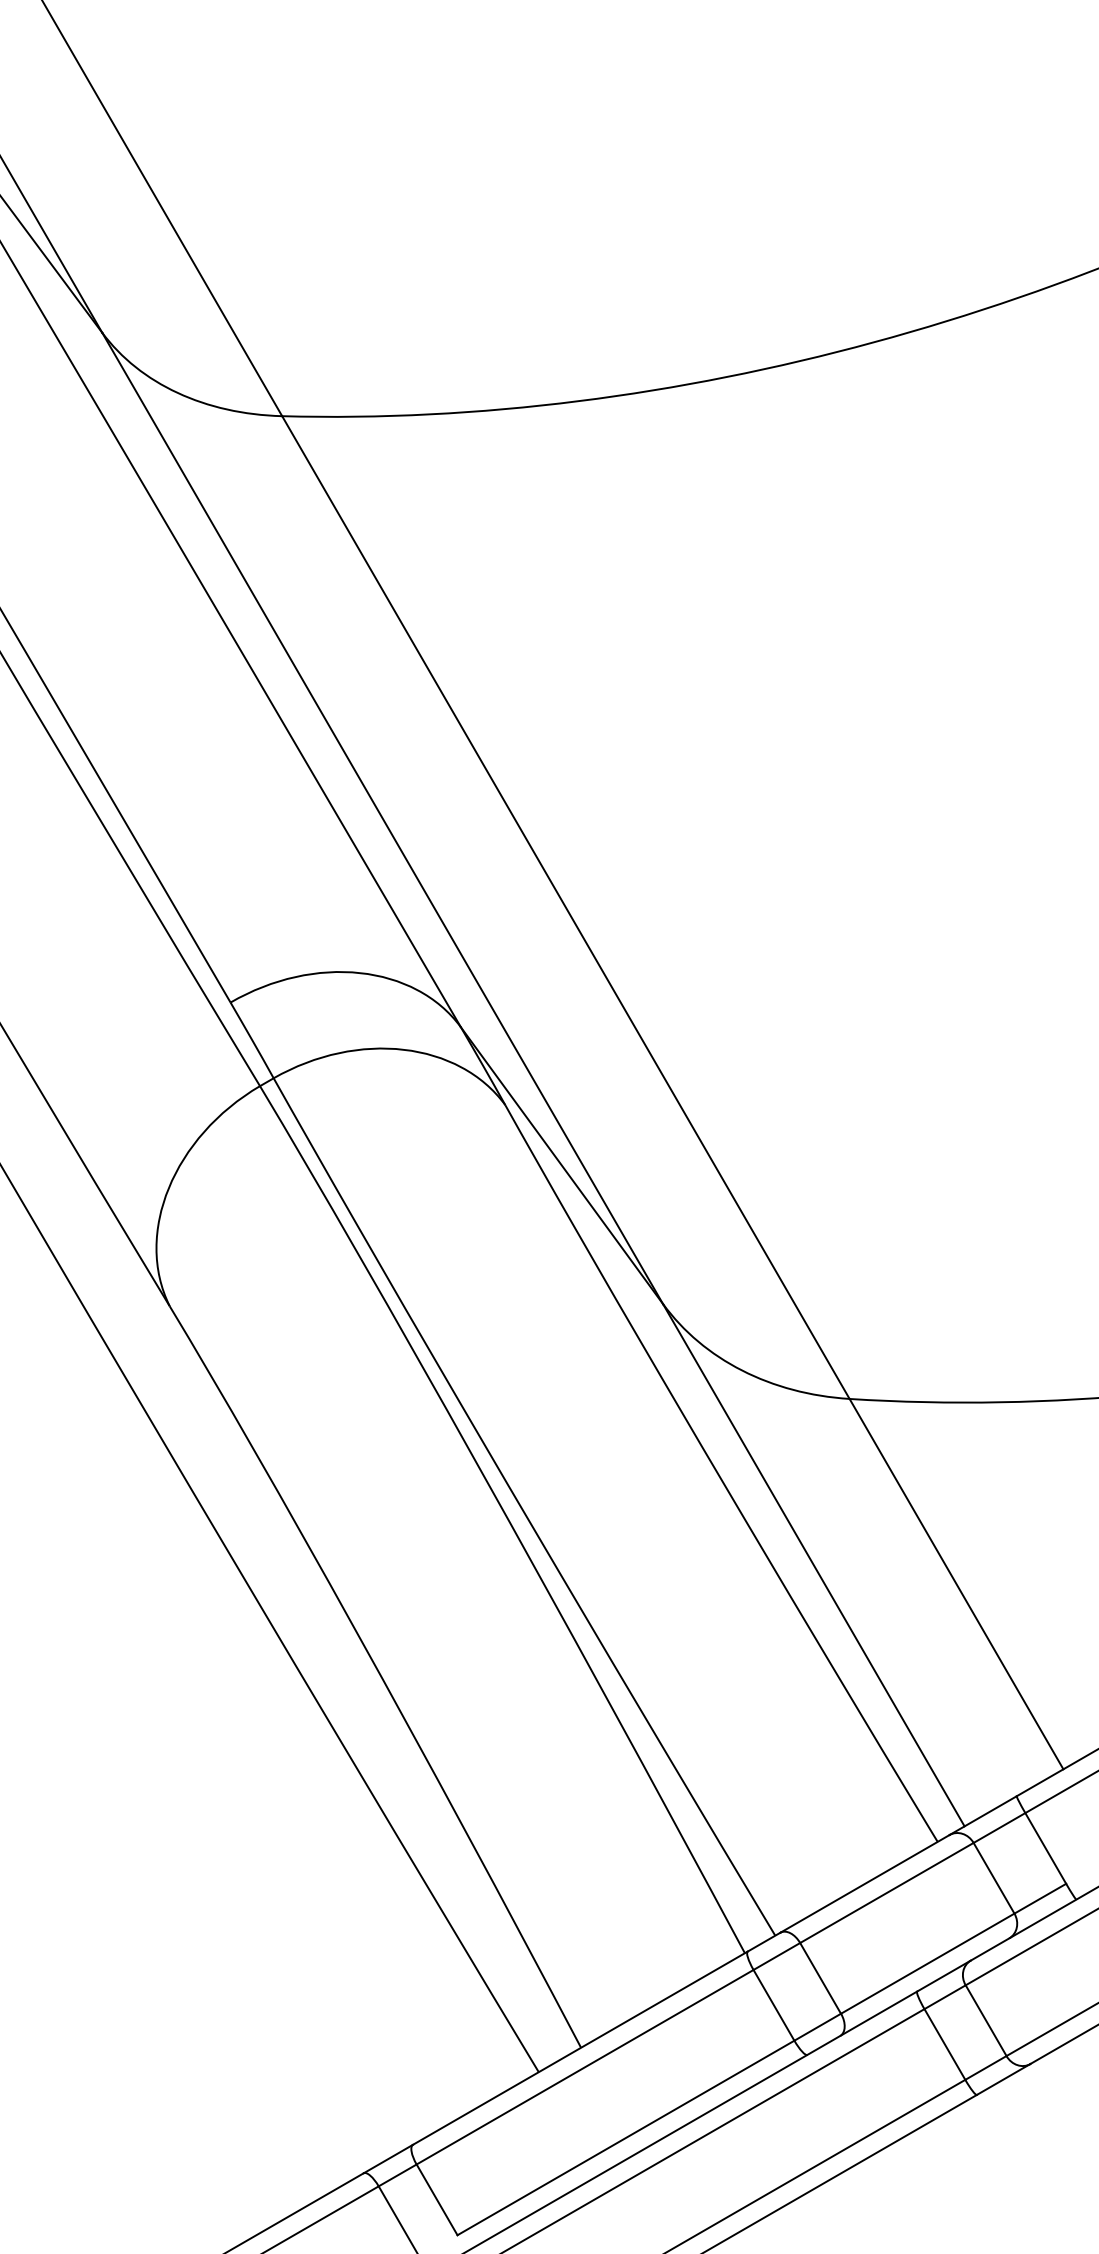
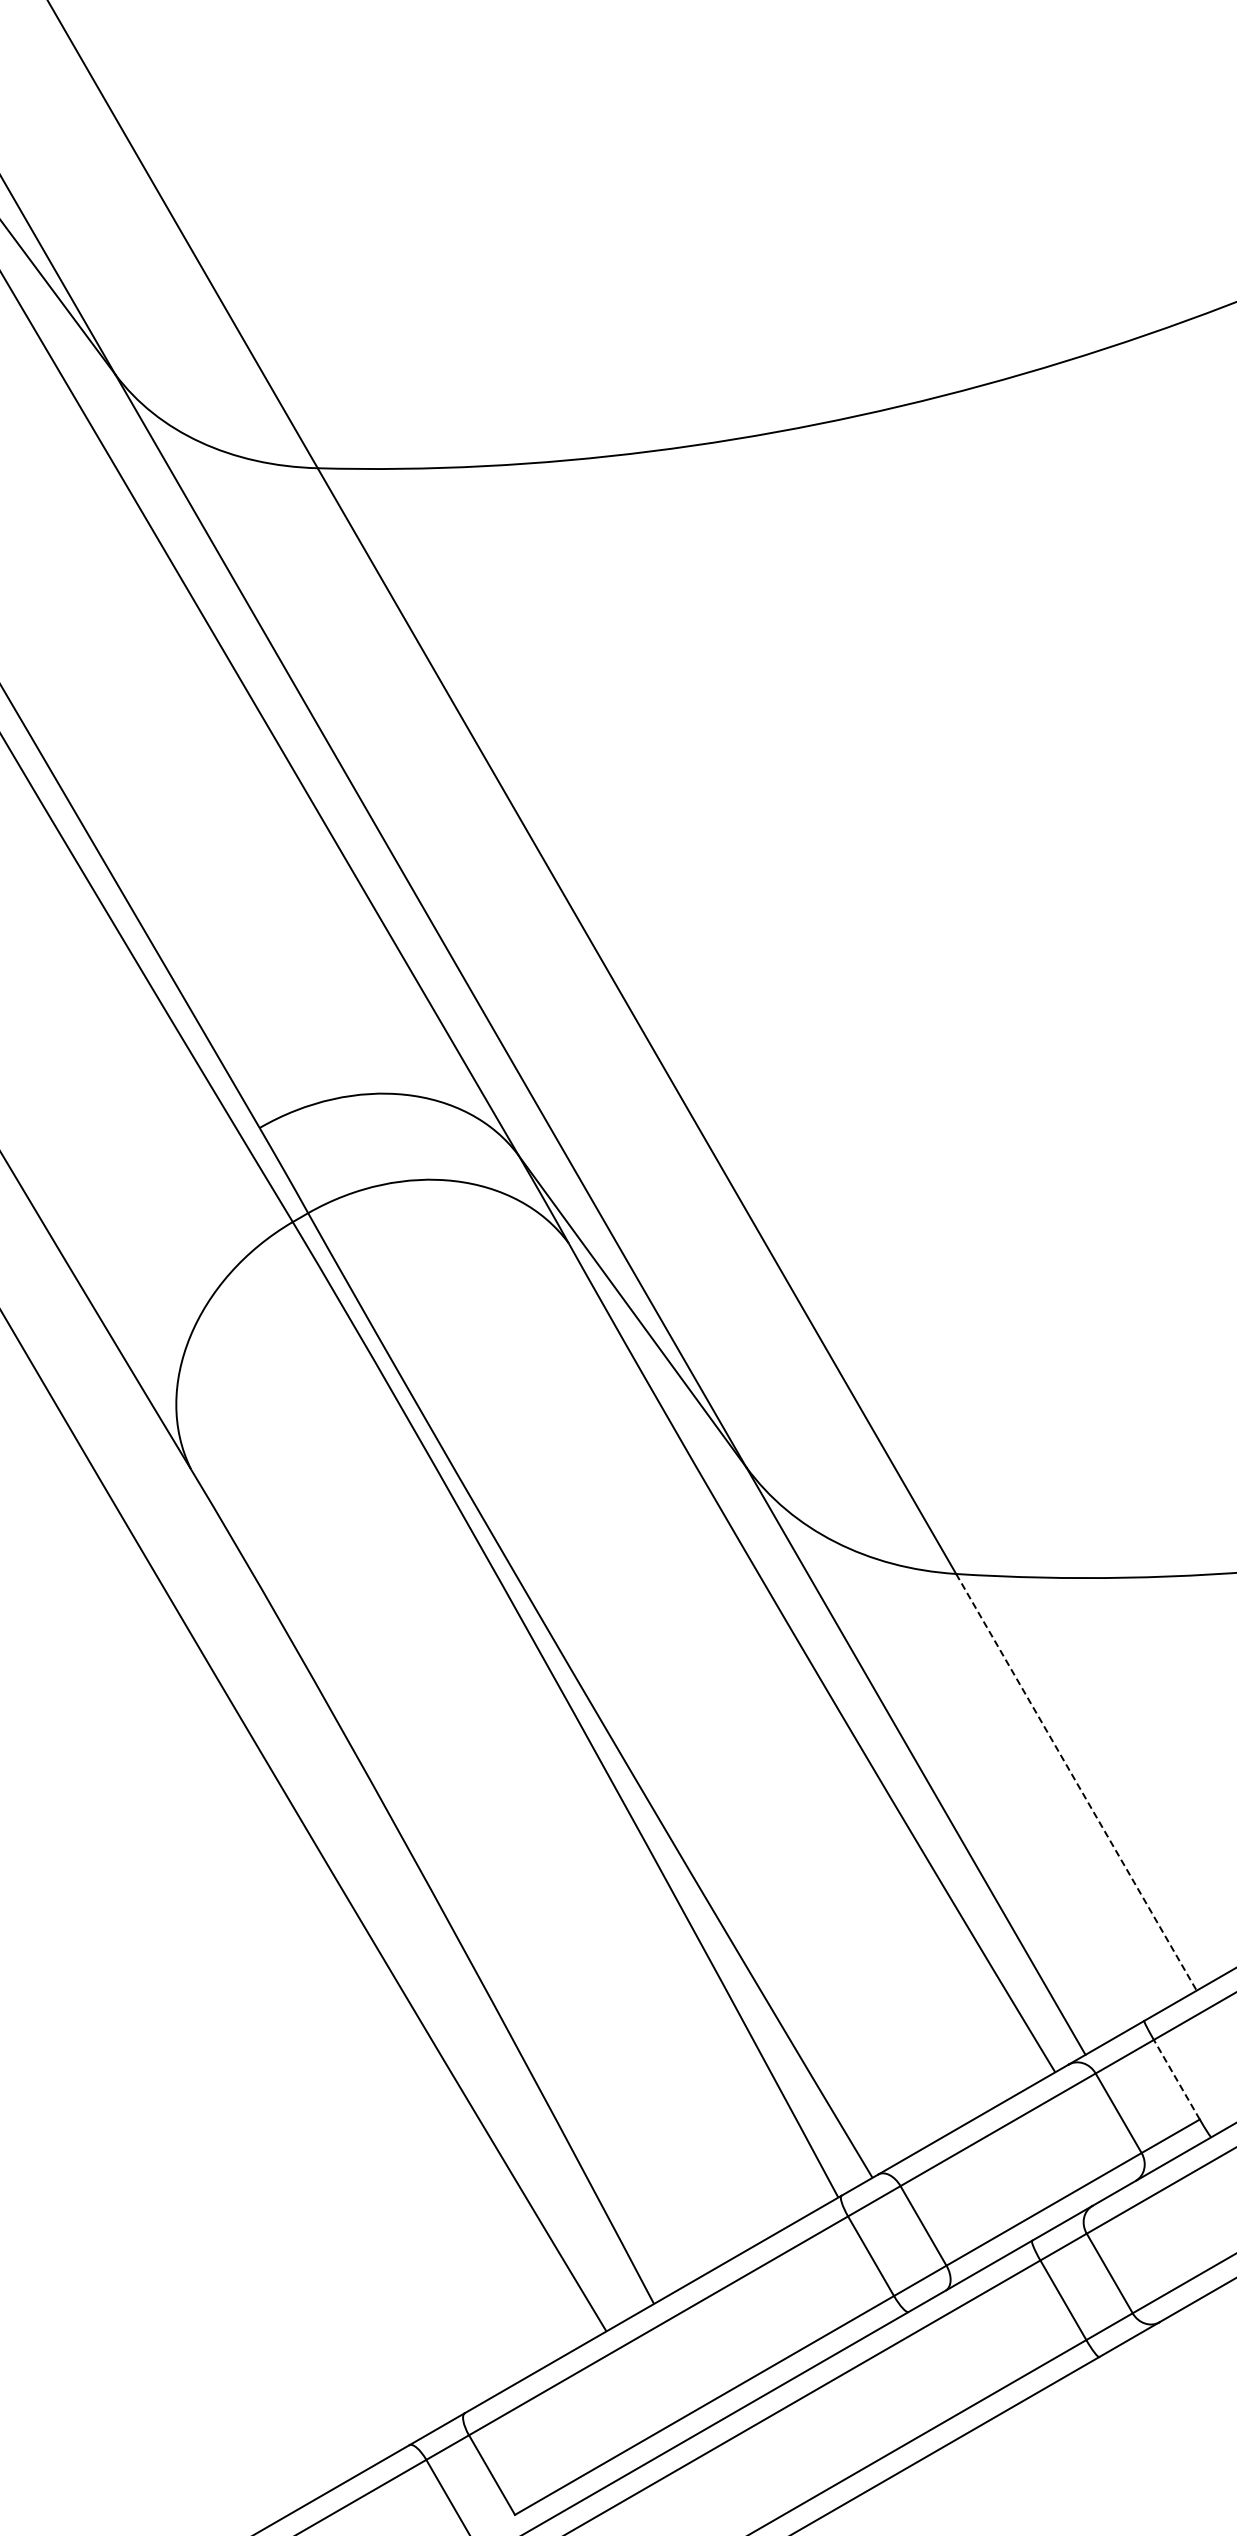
line: (956, 1584) -> (1076, 1782), solid -> dashed
line: (1045, 1848) -> (1176, 2079), solid -> dashed

